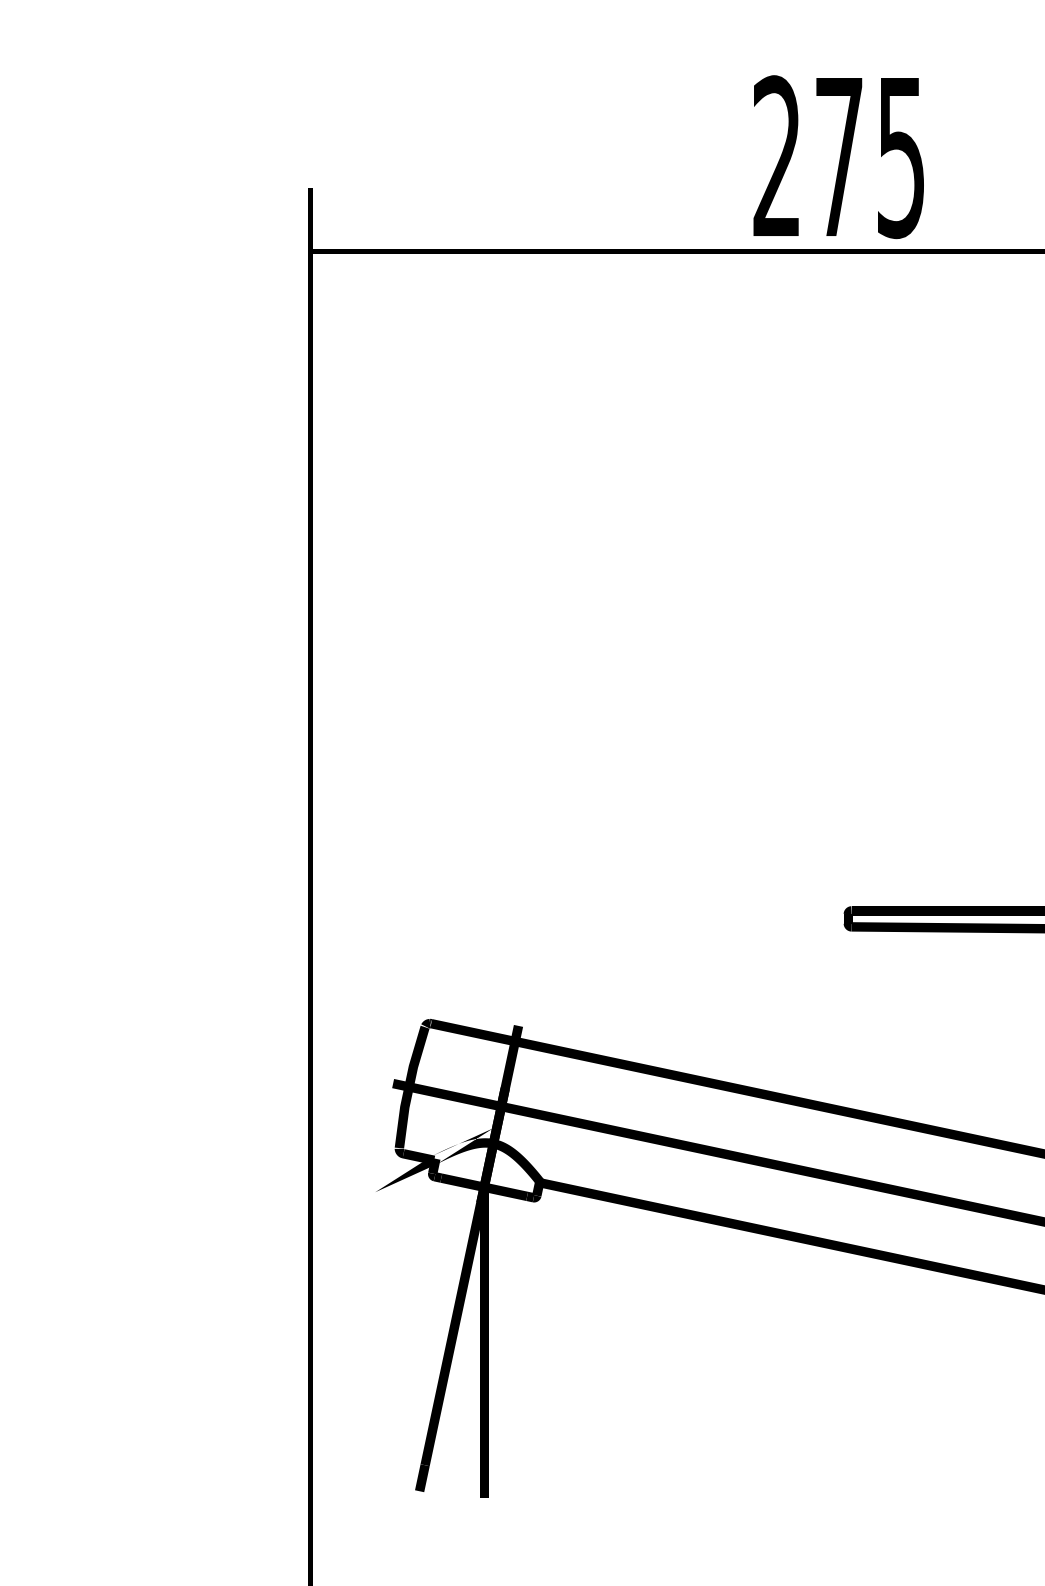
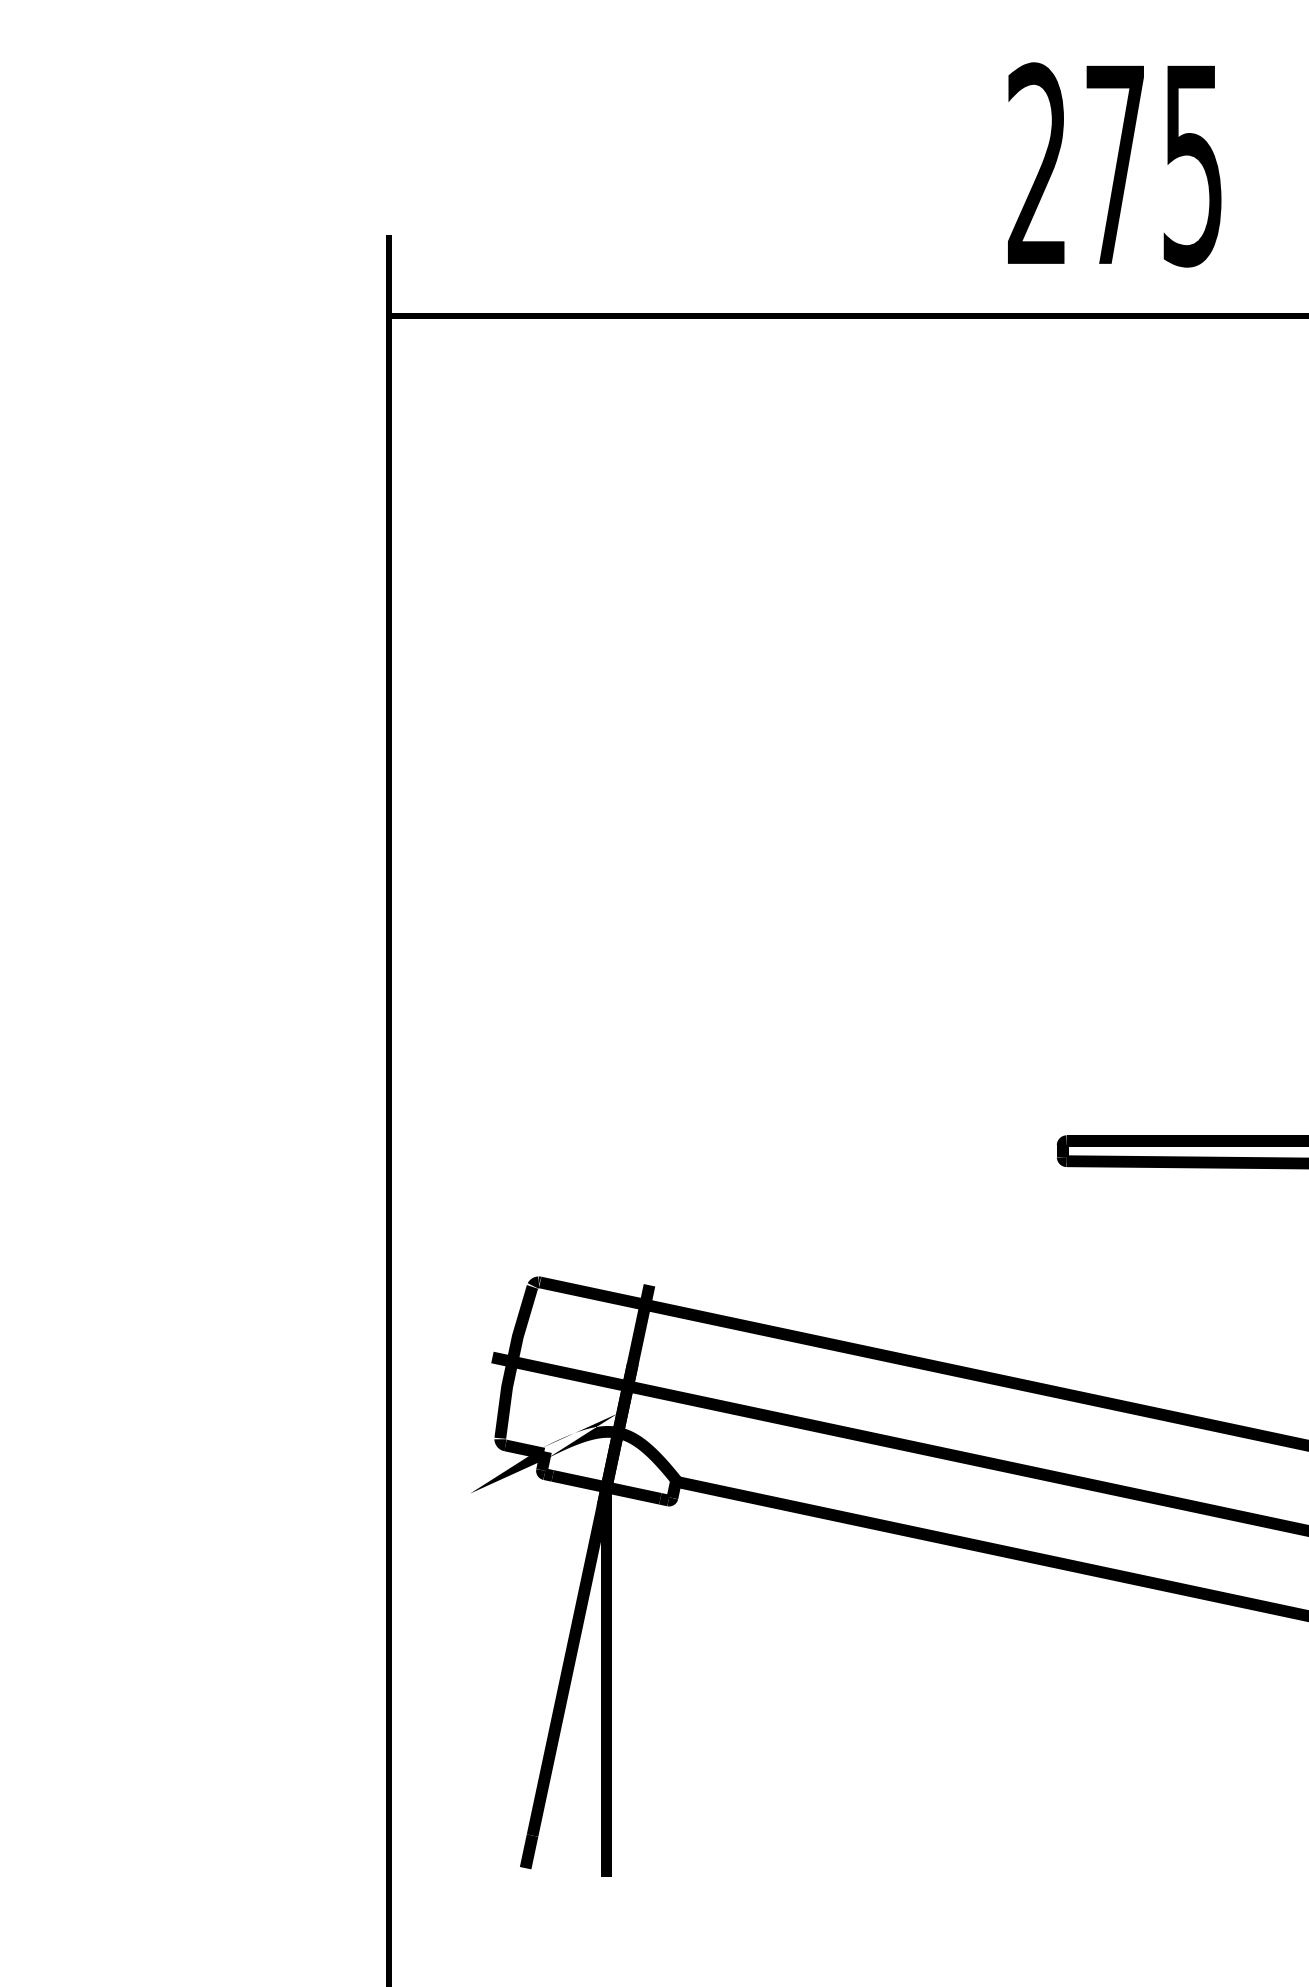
text: (838, 156) -> (1114, 164), moved

